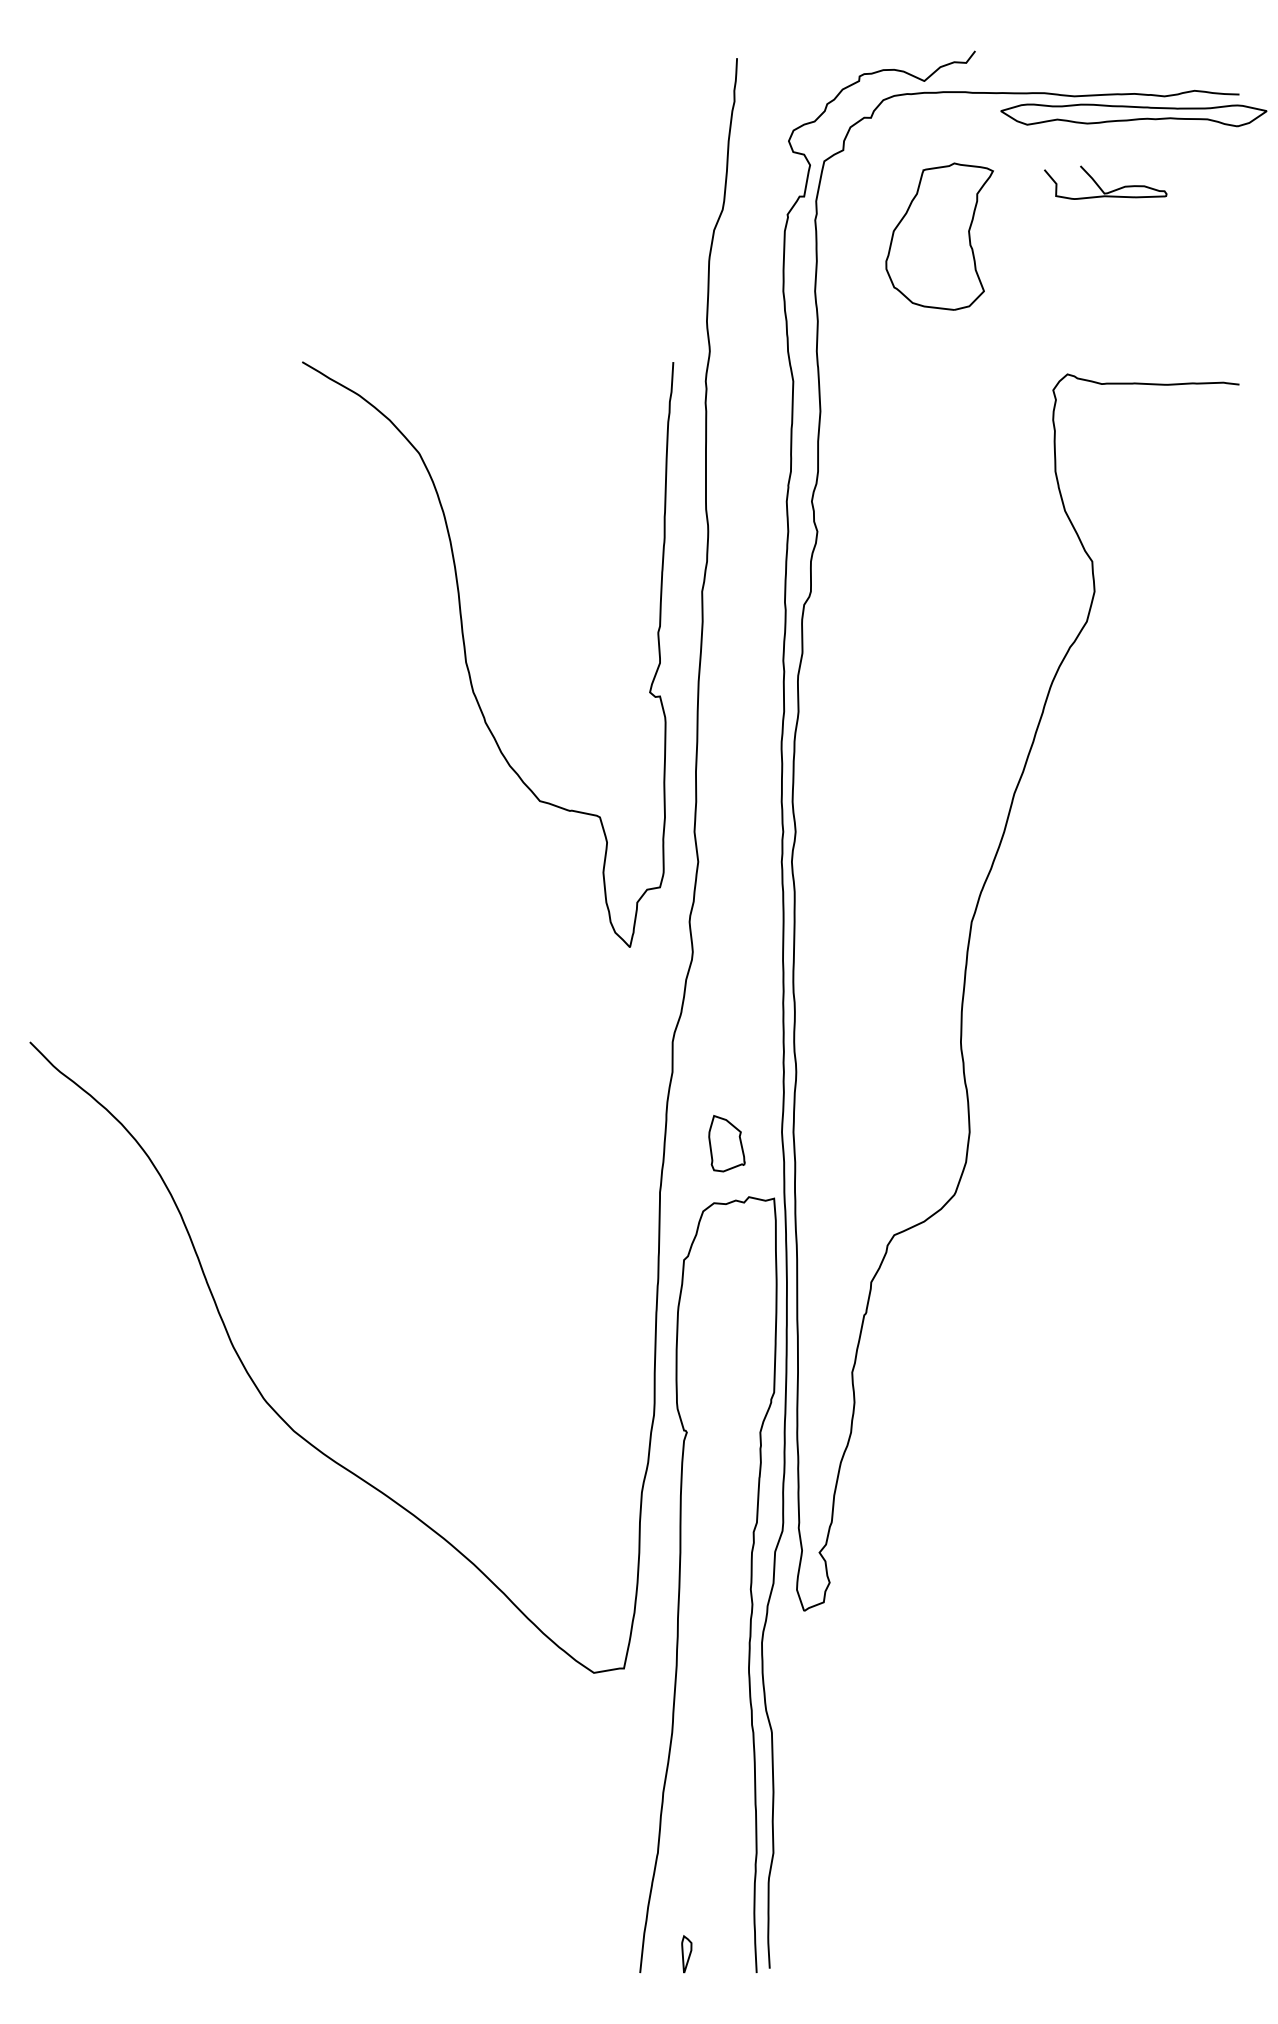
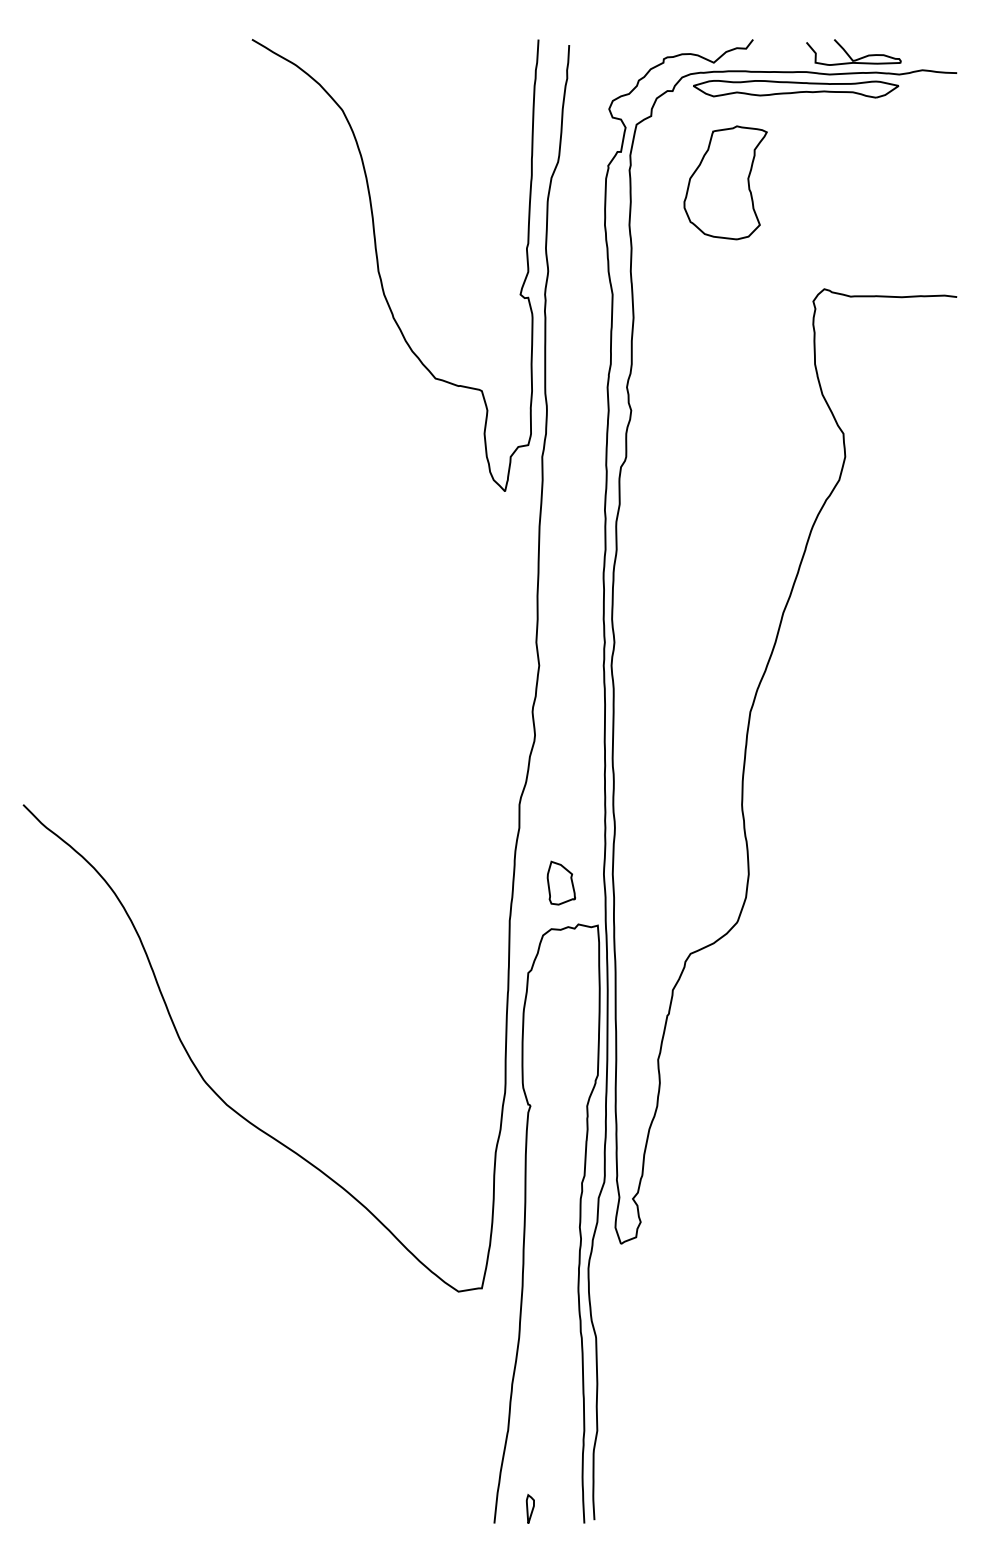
part: (1133, 115) -> (795, 89), moved
curve: (1099, 185) -> (849, 54), moved
curve: (466, 654) -> (378, 265), moved

